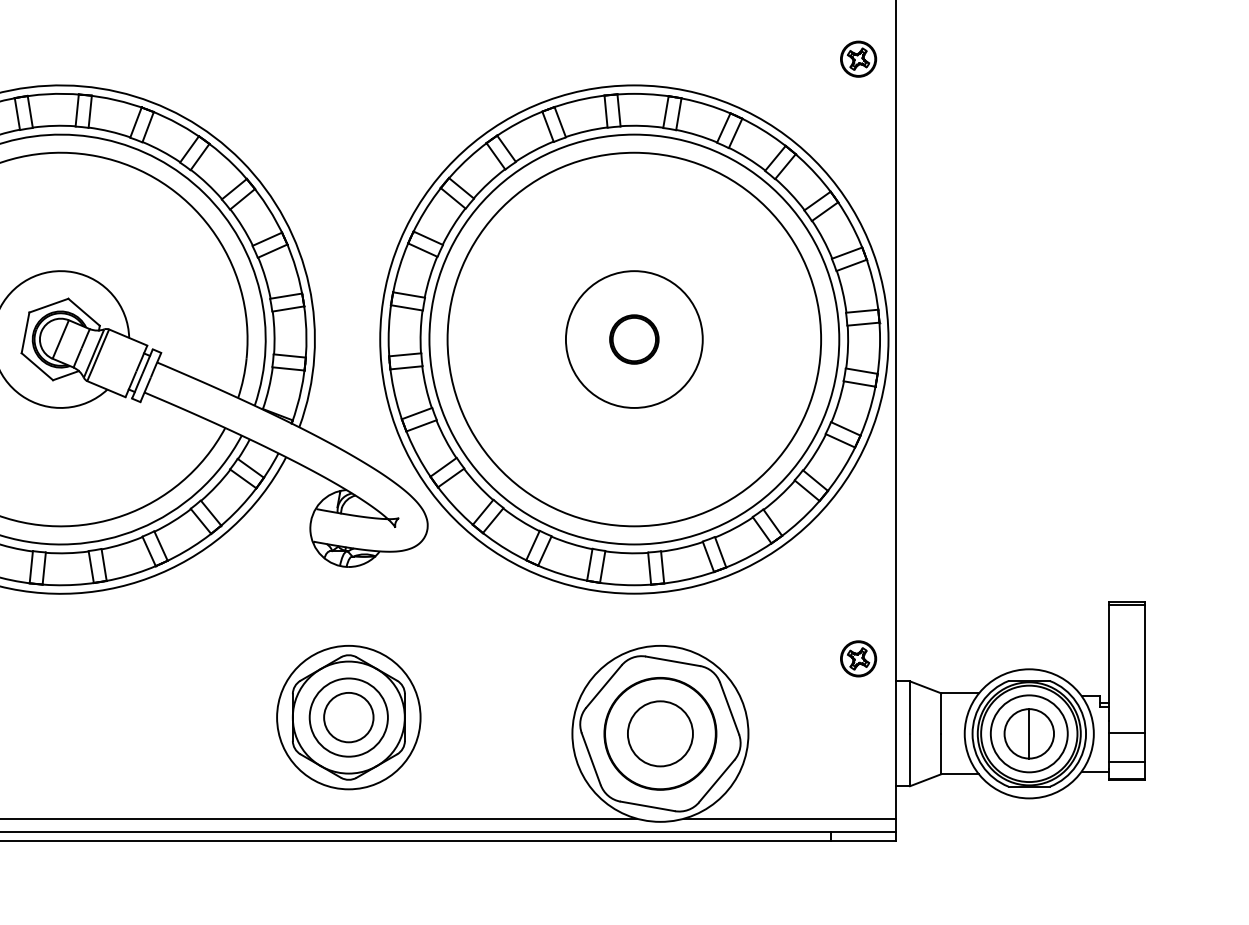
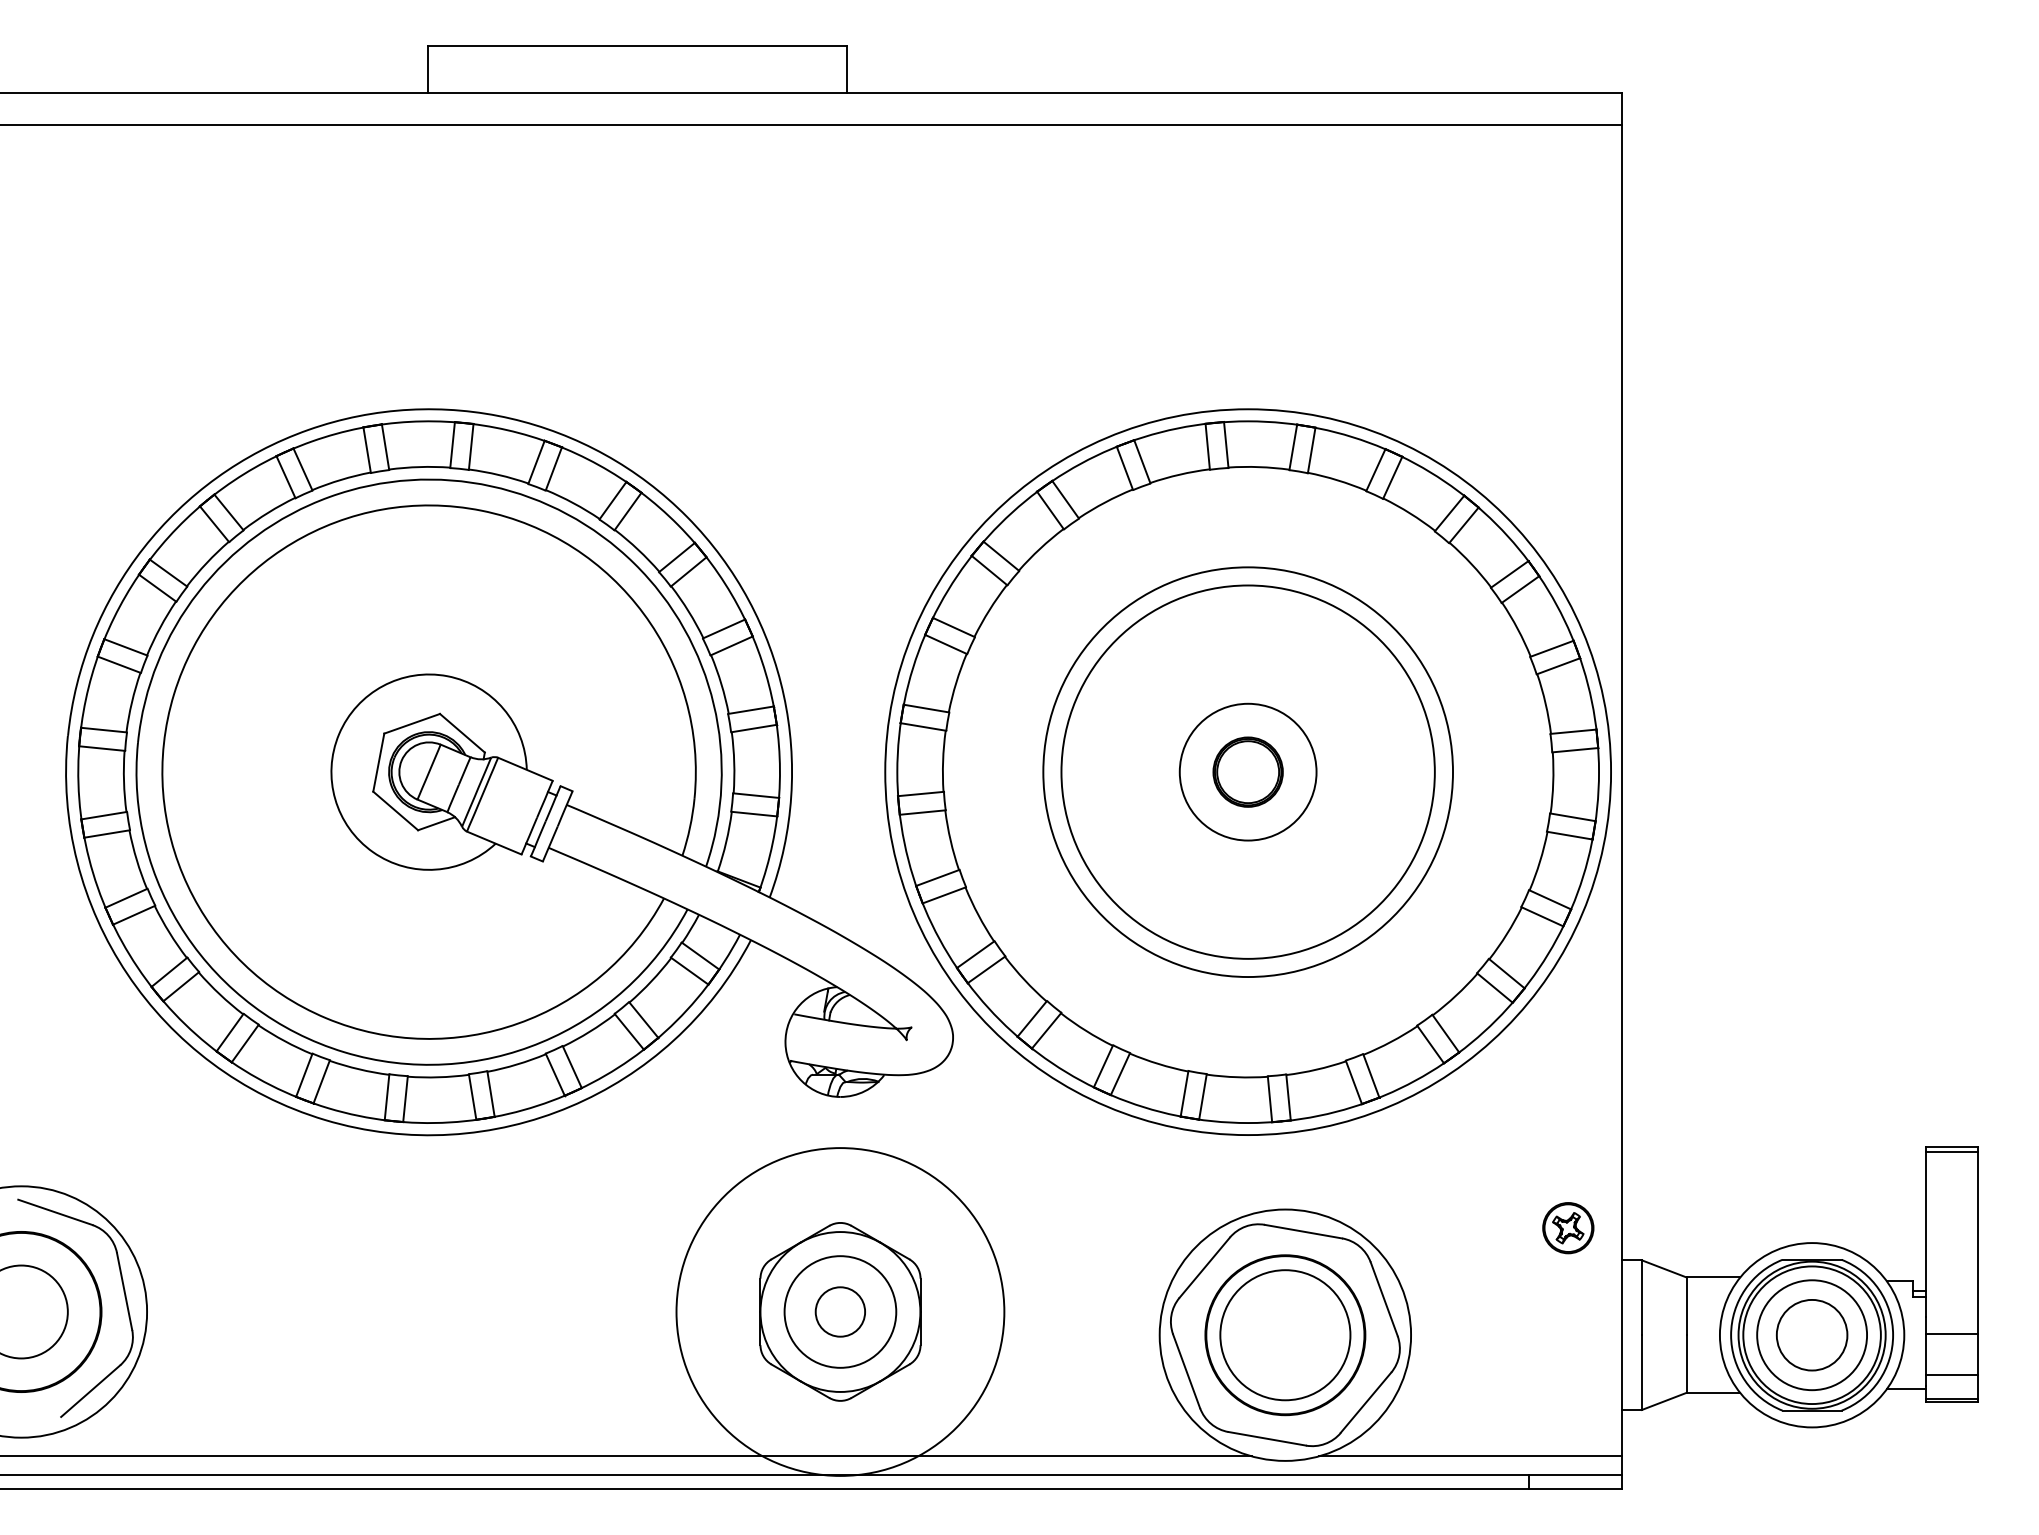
part: (858, 58) -> (1568, 371), removed
circle: (633, 339) -> (1247, 771), size x0.7
circle: (633, 339) -> (1247, 771), size x0.7
circle: (633, 339) -> (1247, 771), size x0.7
circle: (348, 717) -> (839, 1311), size x1.6
circle: (348, 717) -> (840, 1311), size x0.7
circle: (659, 733) -> (1284, 1334), size x1.4
line: (1029, 733) -> (1812, 1334), removed

